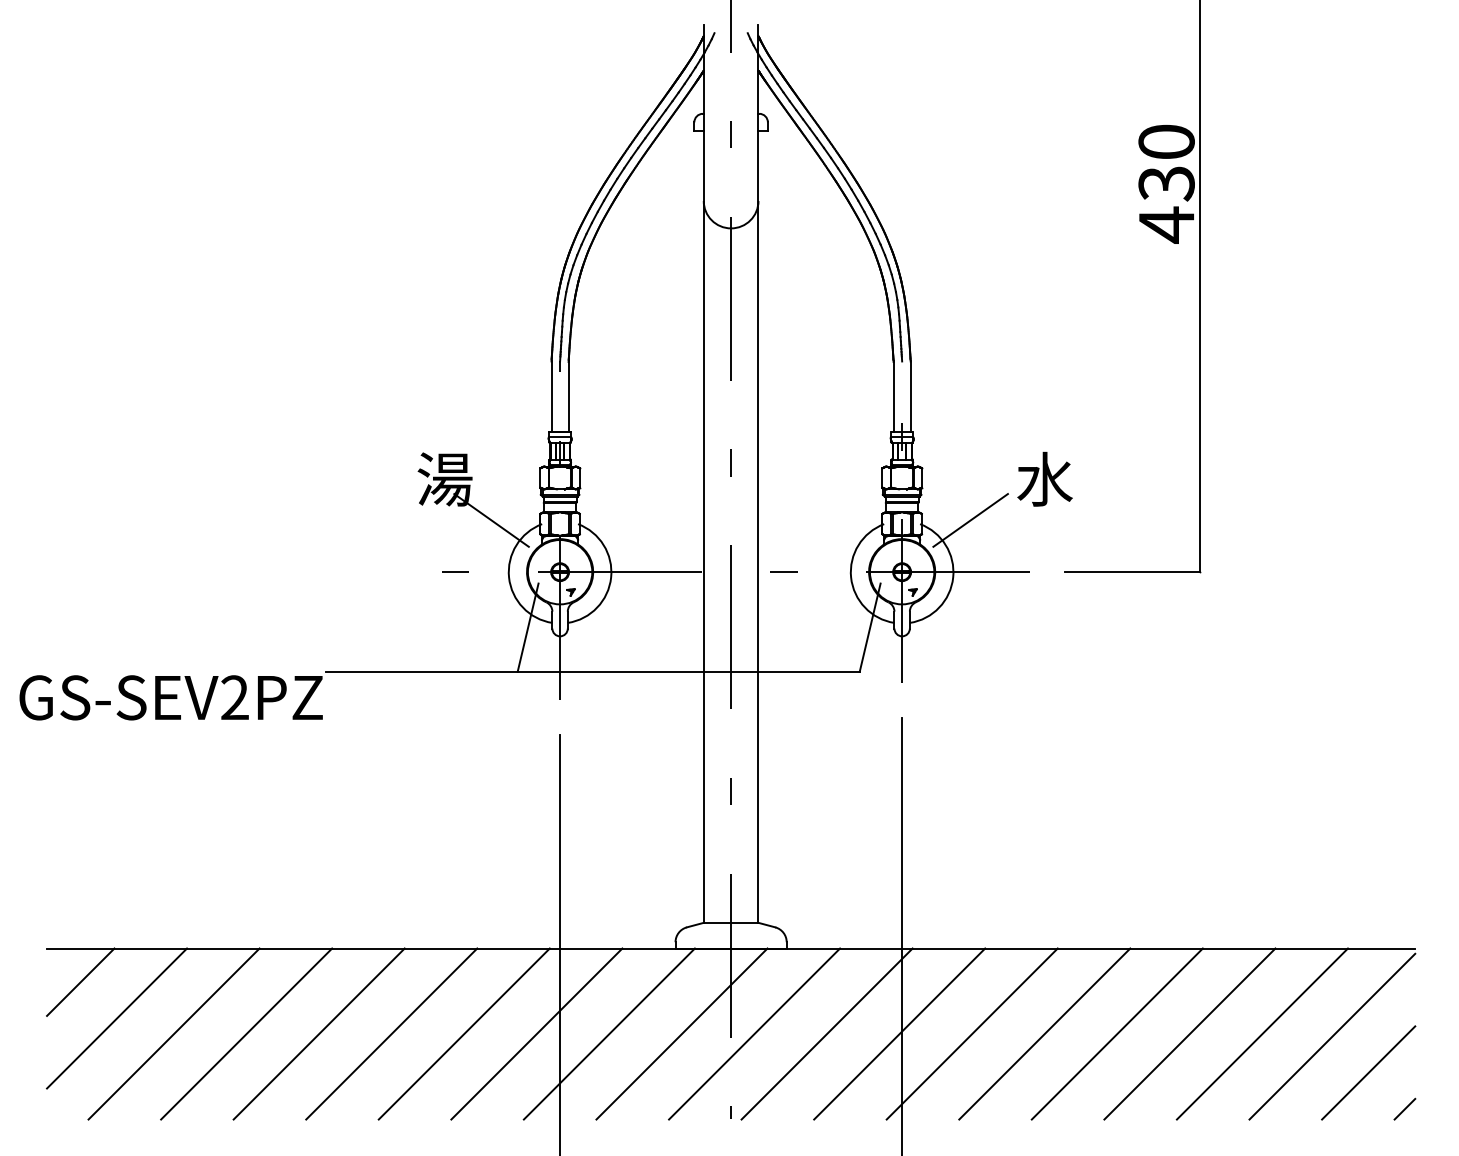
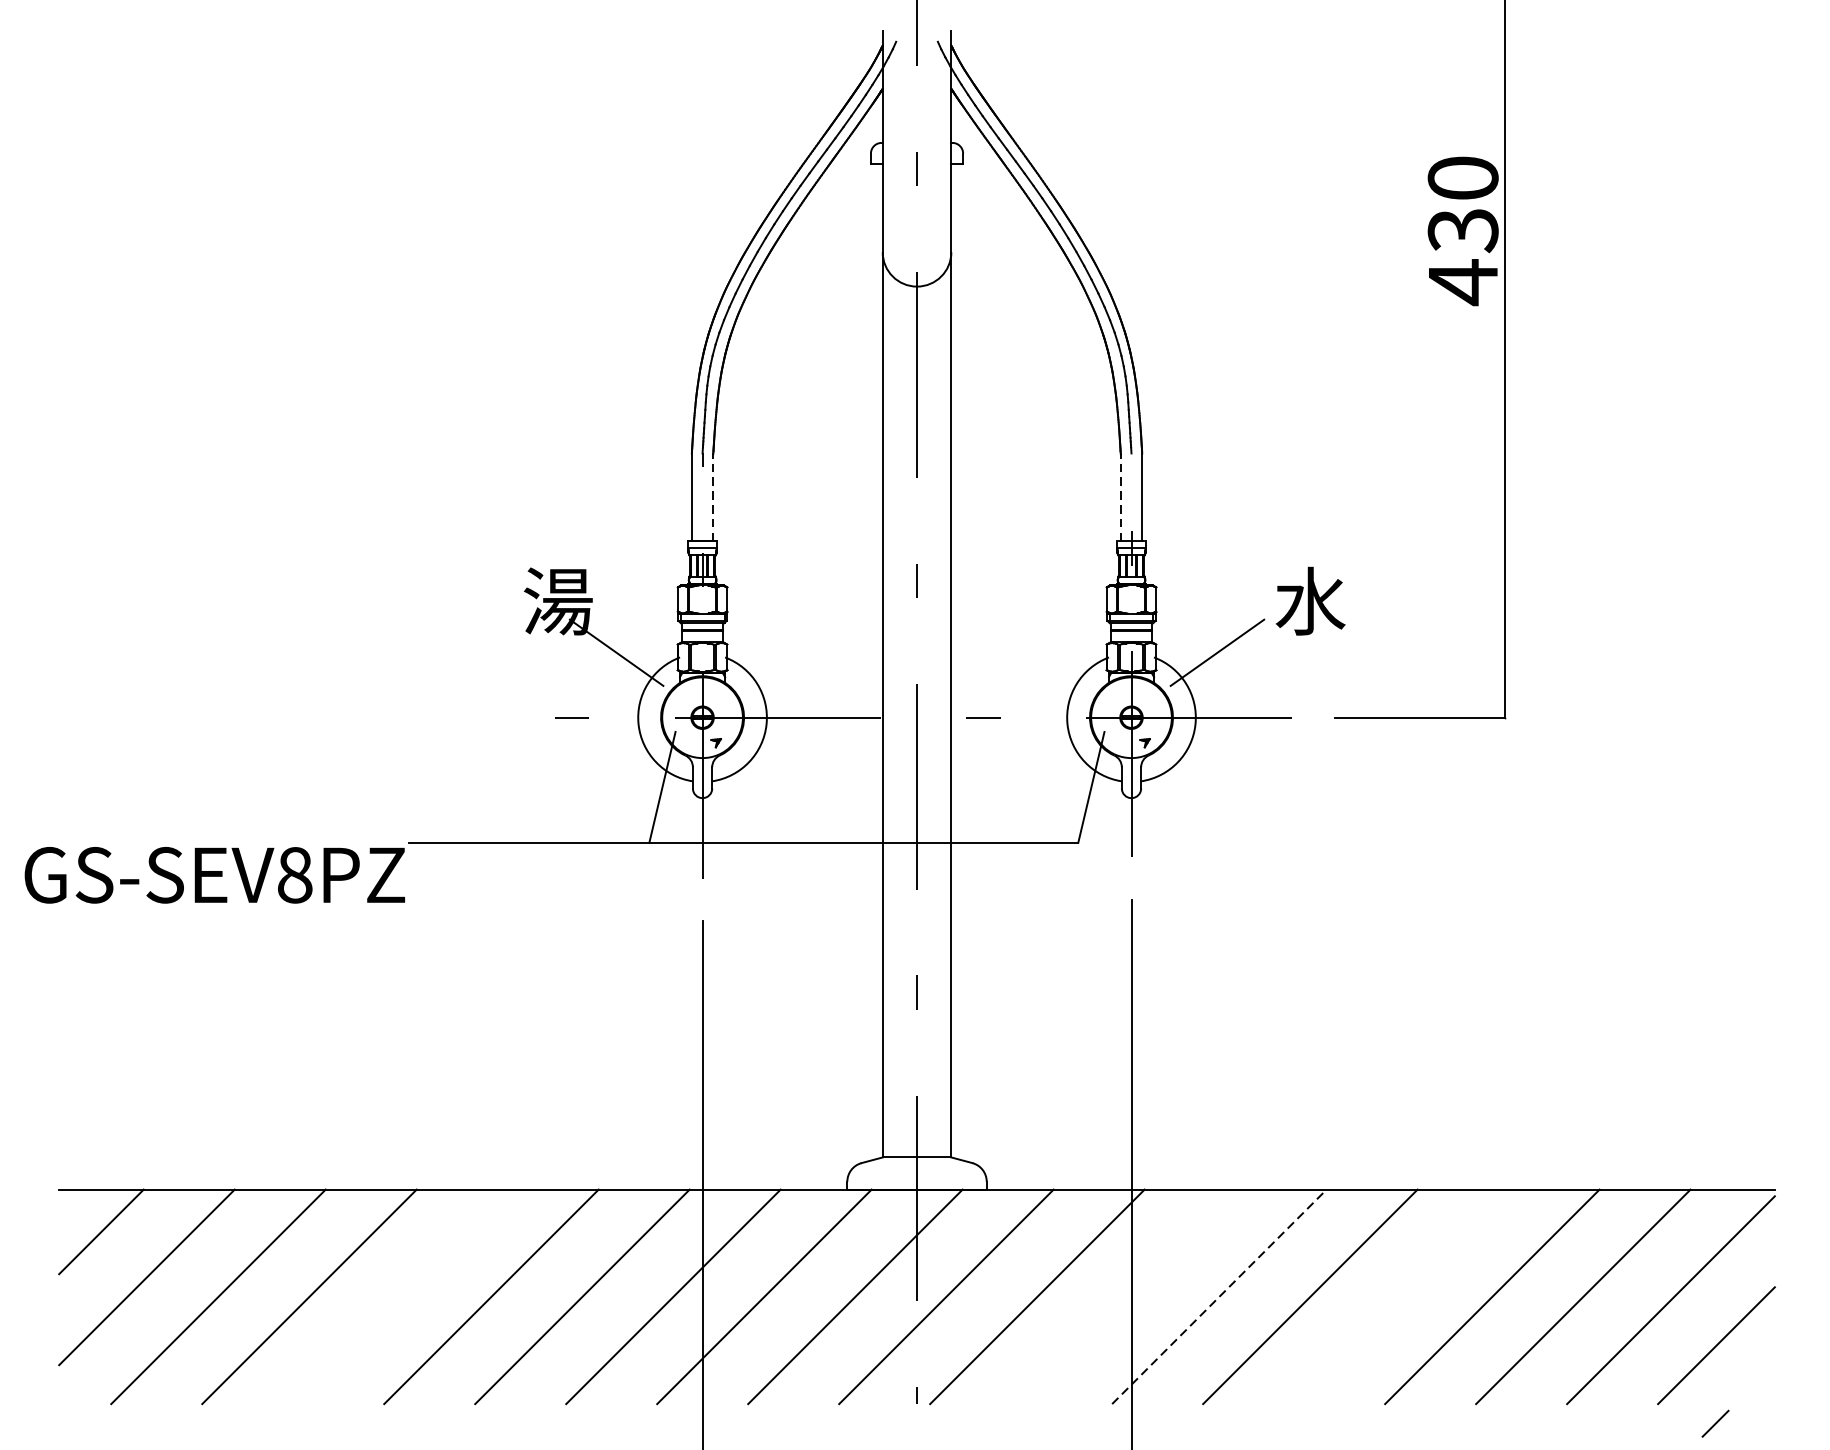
line: (568, 395) -> (713, 496), solid -> dashed
line: (893, 395) -> (1120, 496), solid -> dashed
text: (235, 697) -> (295, 874), GS-SEV2PZ -> GS-SEV8PZ
line: (318, 1033) -> (399, 1296), removed
line: (899, 1033) -> (1128, 1296), removed
line: (1116, 1033) -> (1400, 1296), removed
line: (972, 1034) -> (1219, 1297), solid -> dashed
line: (1404, 1108) -> (1715, 1422), moved

